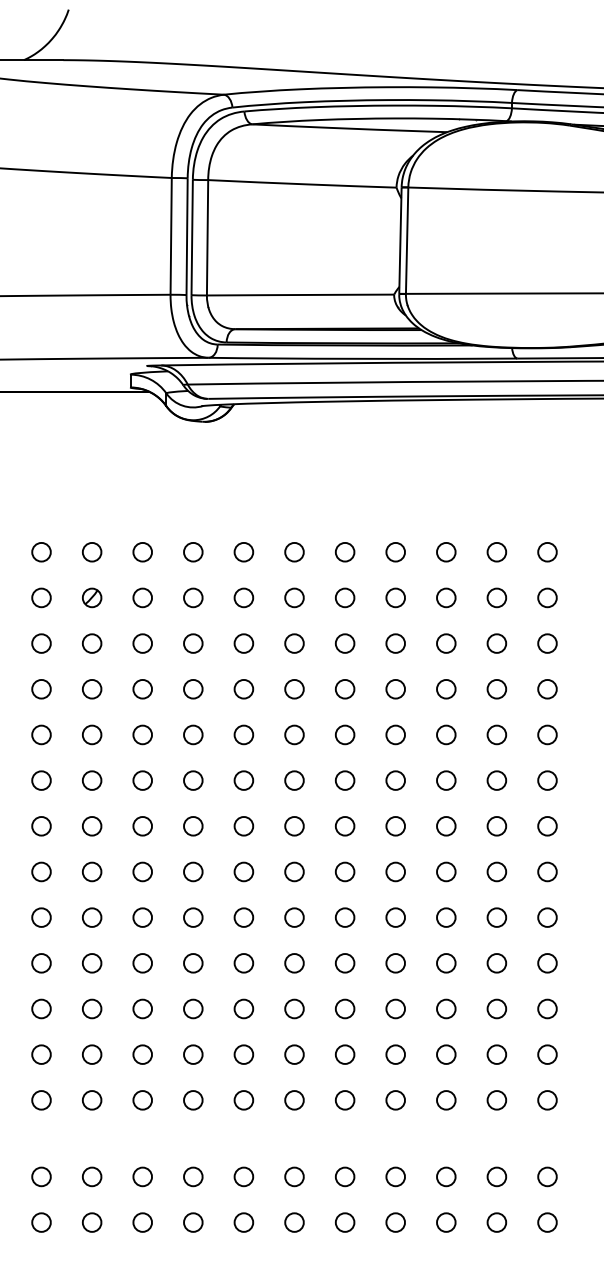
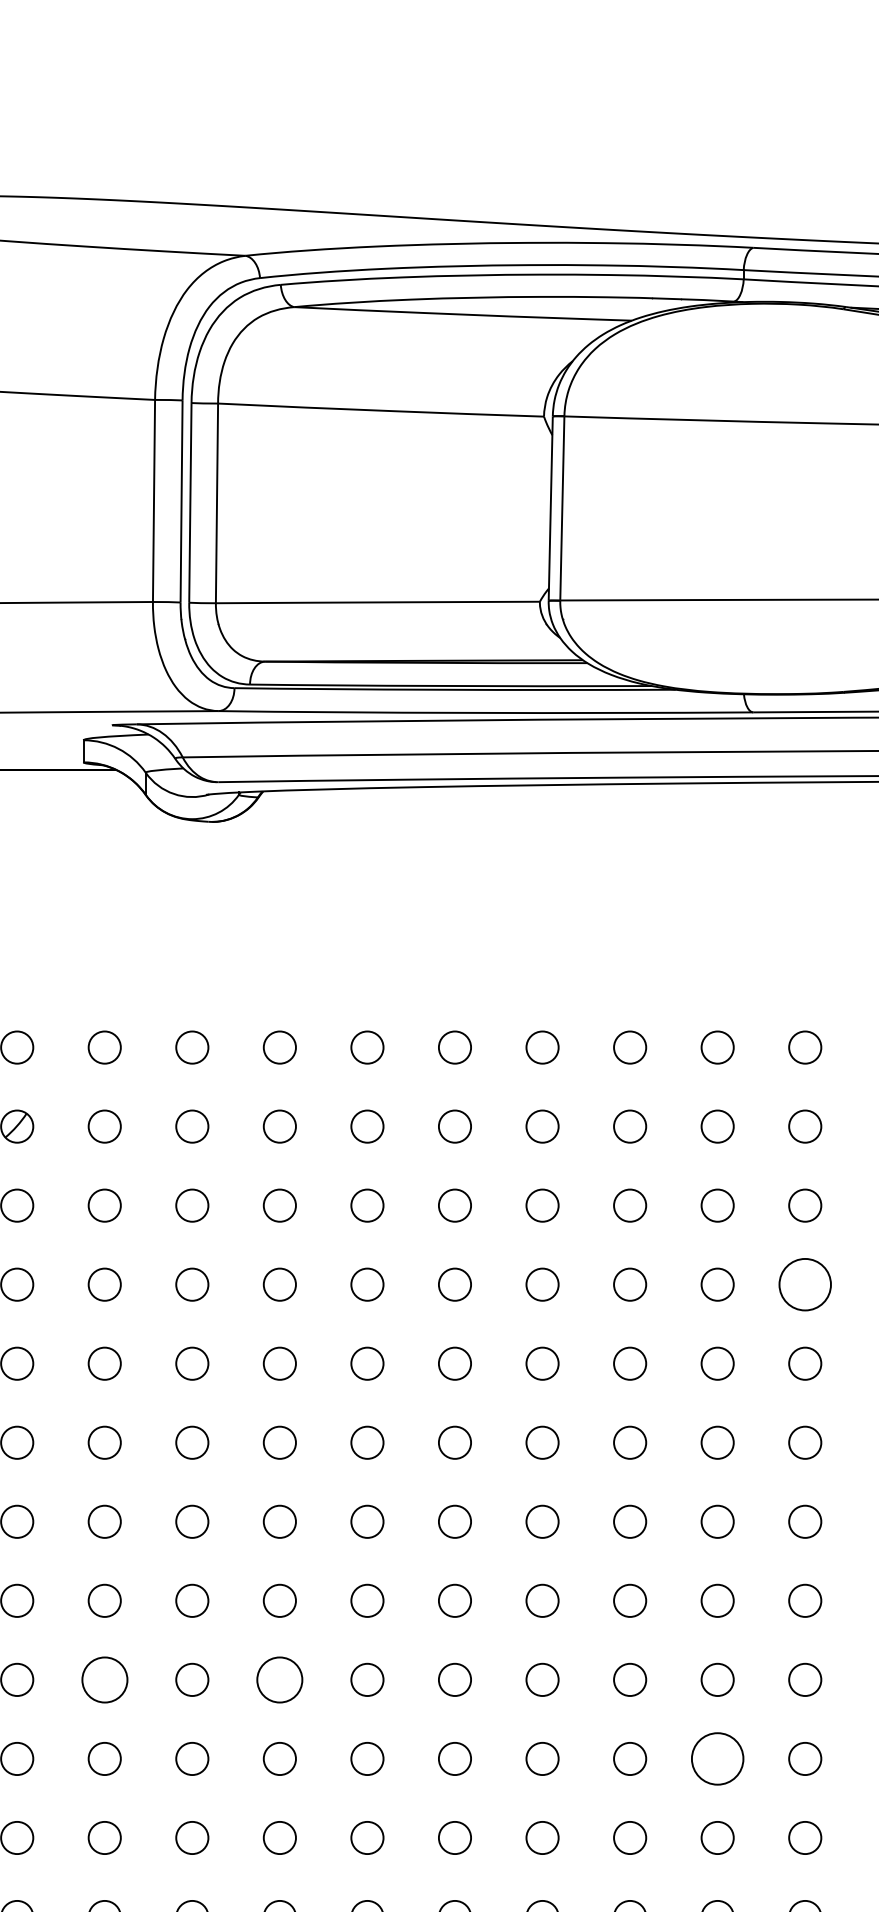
circle: (547, 688) -> (805, 1283), size x1.6
circle: (142, 917) -> (104, 1679), size x1.4
circle: (243, 917) -> (279, 1679), size x1.4
circle: (496, 963) -> (716, 1759), size x1.6

